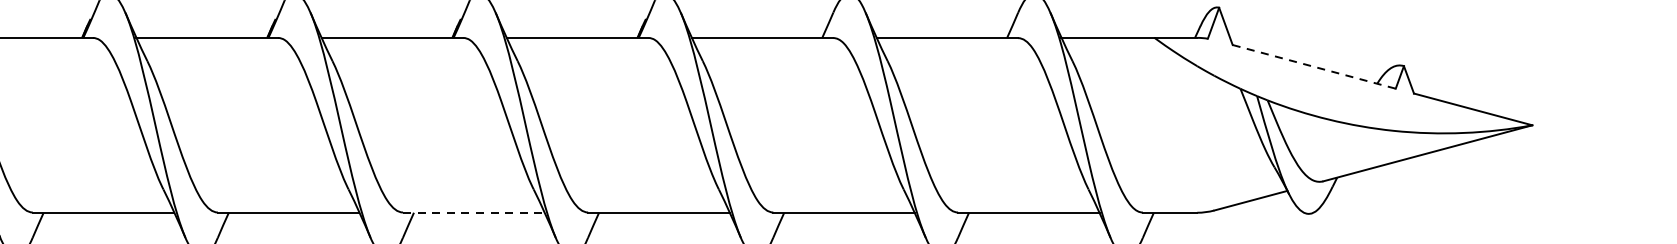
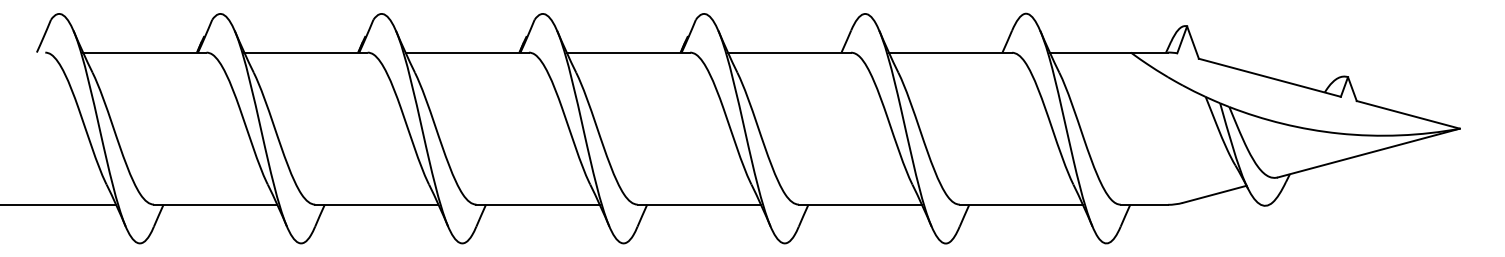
line: (1313, 66) -> (1269, 77), dashed -> solid
line: (474, 212) -> (538, 204), dashed -> solid

